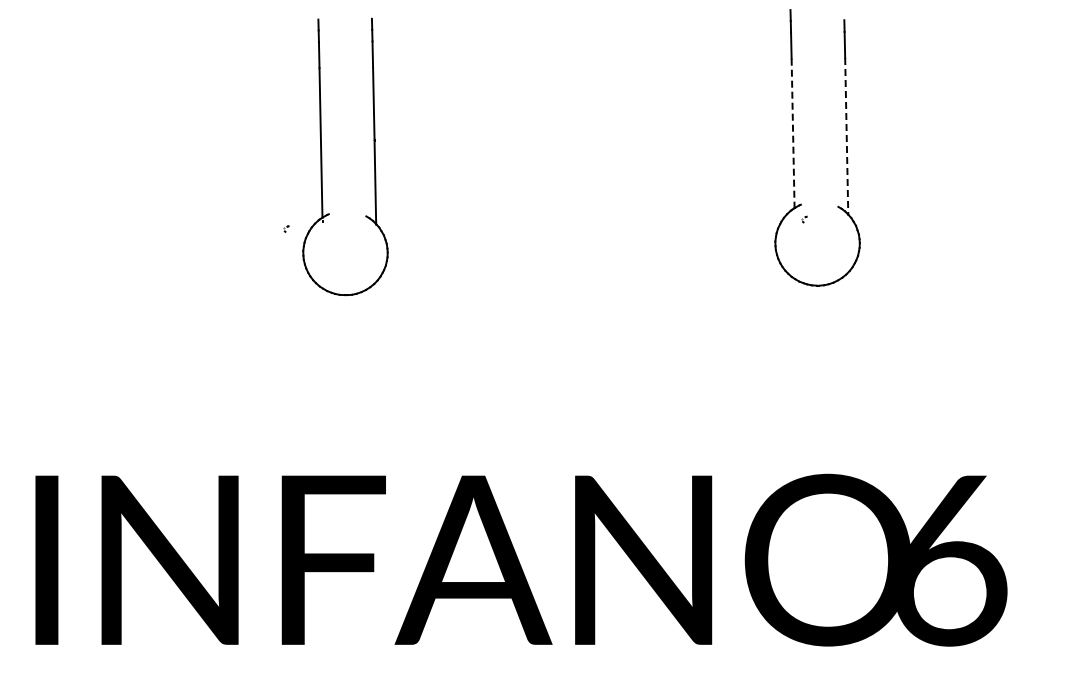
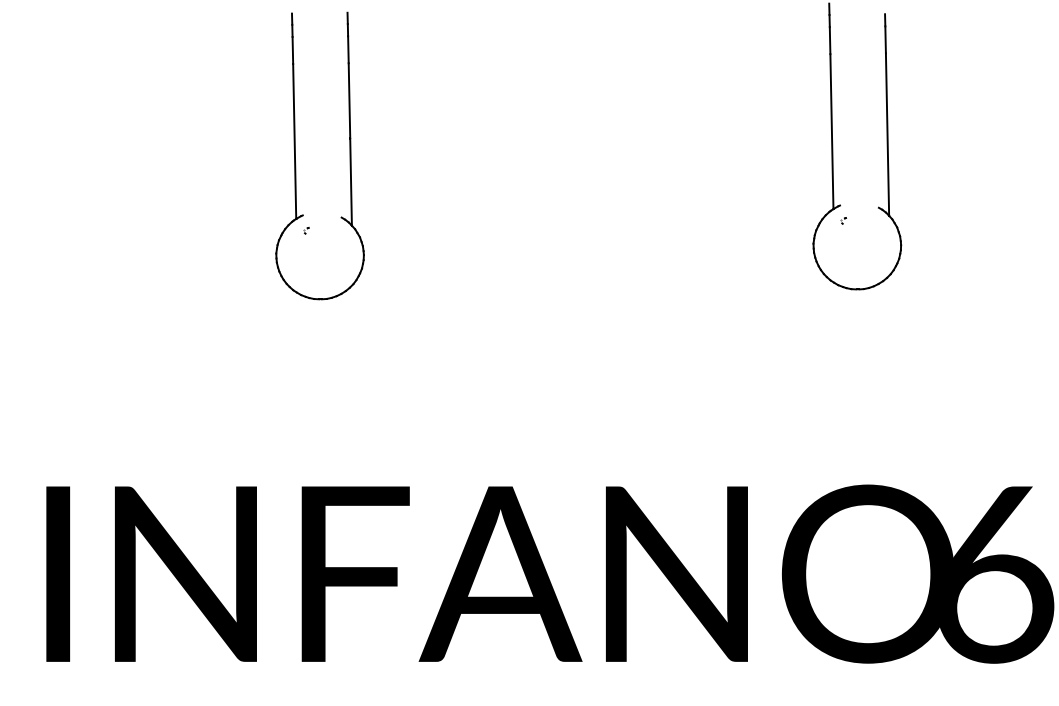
line: (793, 133) -> (832, 131), dashed -> solid
line: (846, 136) -> (887, 134), dashed -> solid
part: (322, 156) -> (296, 155), moved

